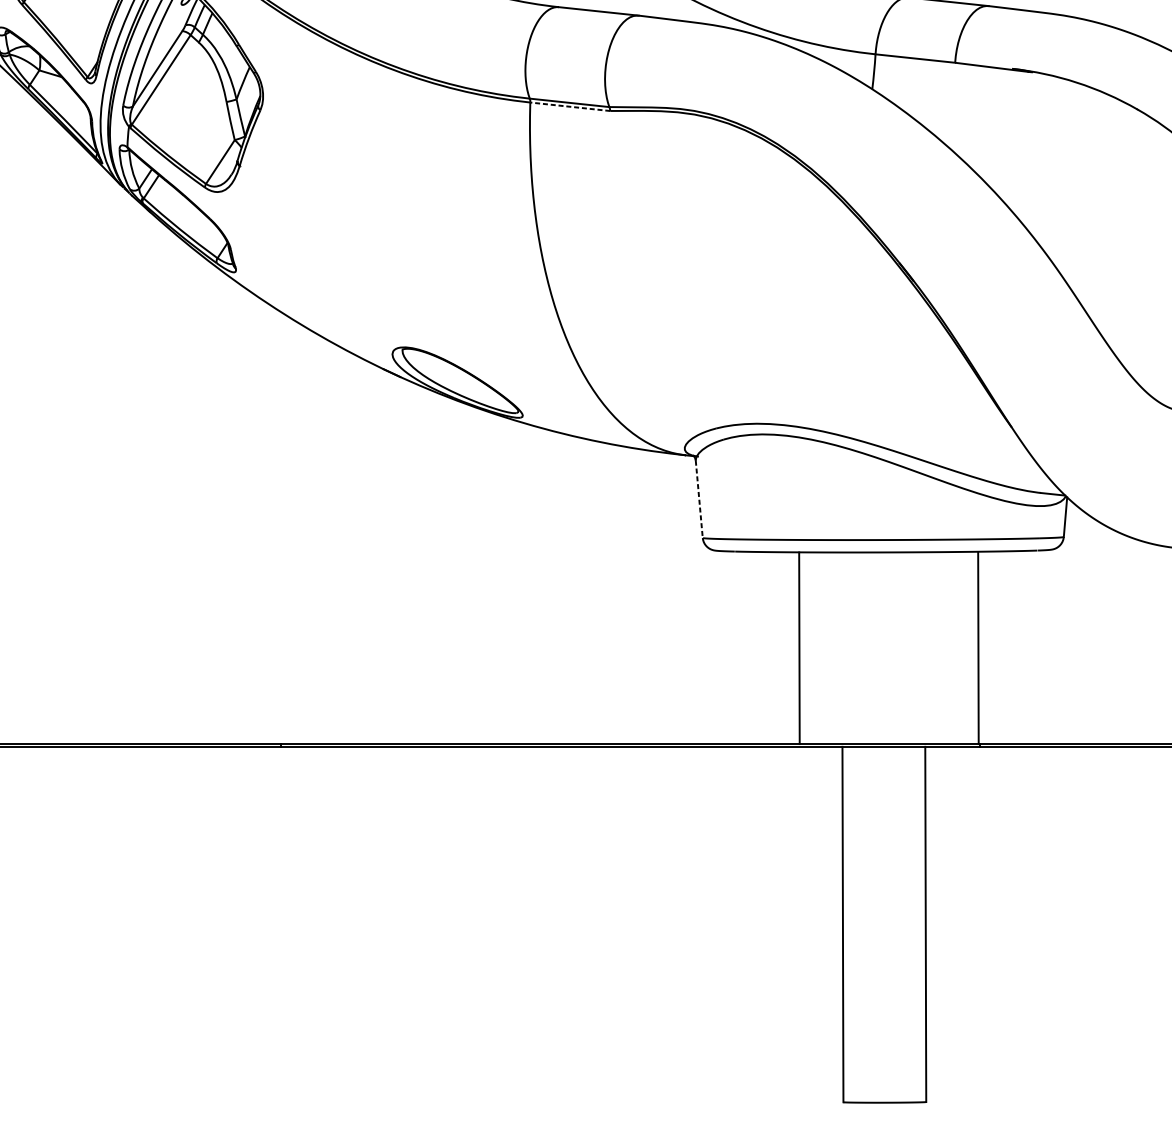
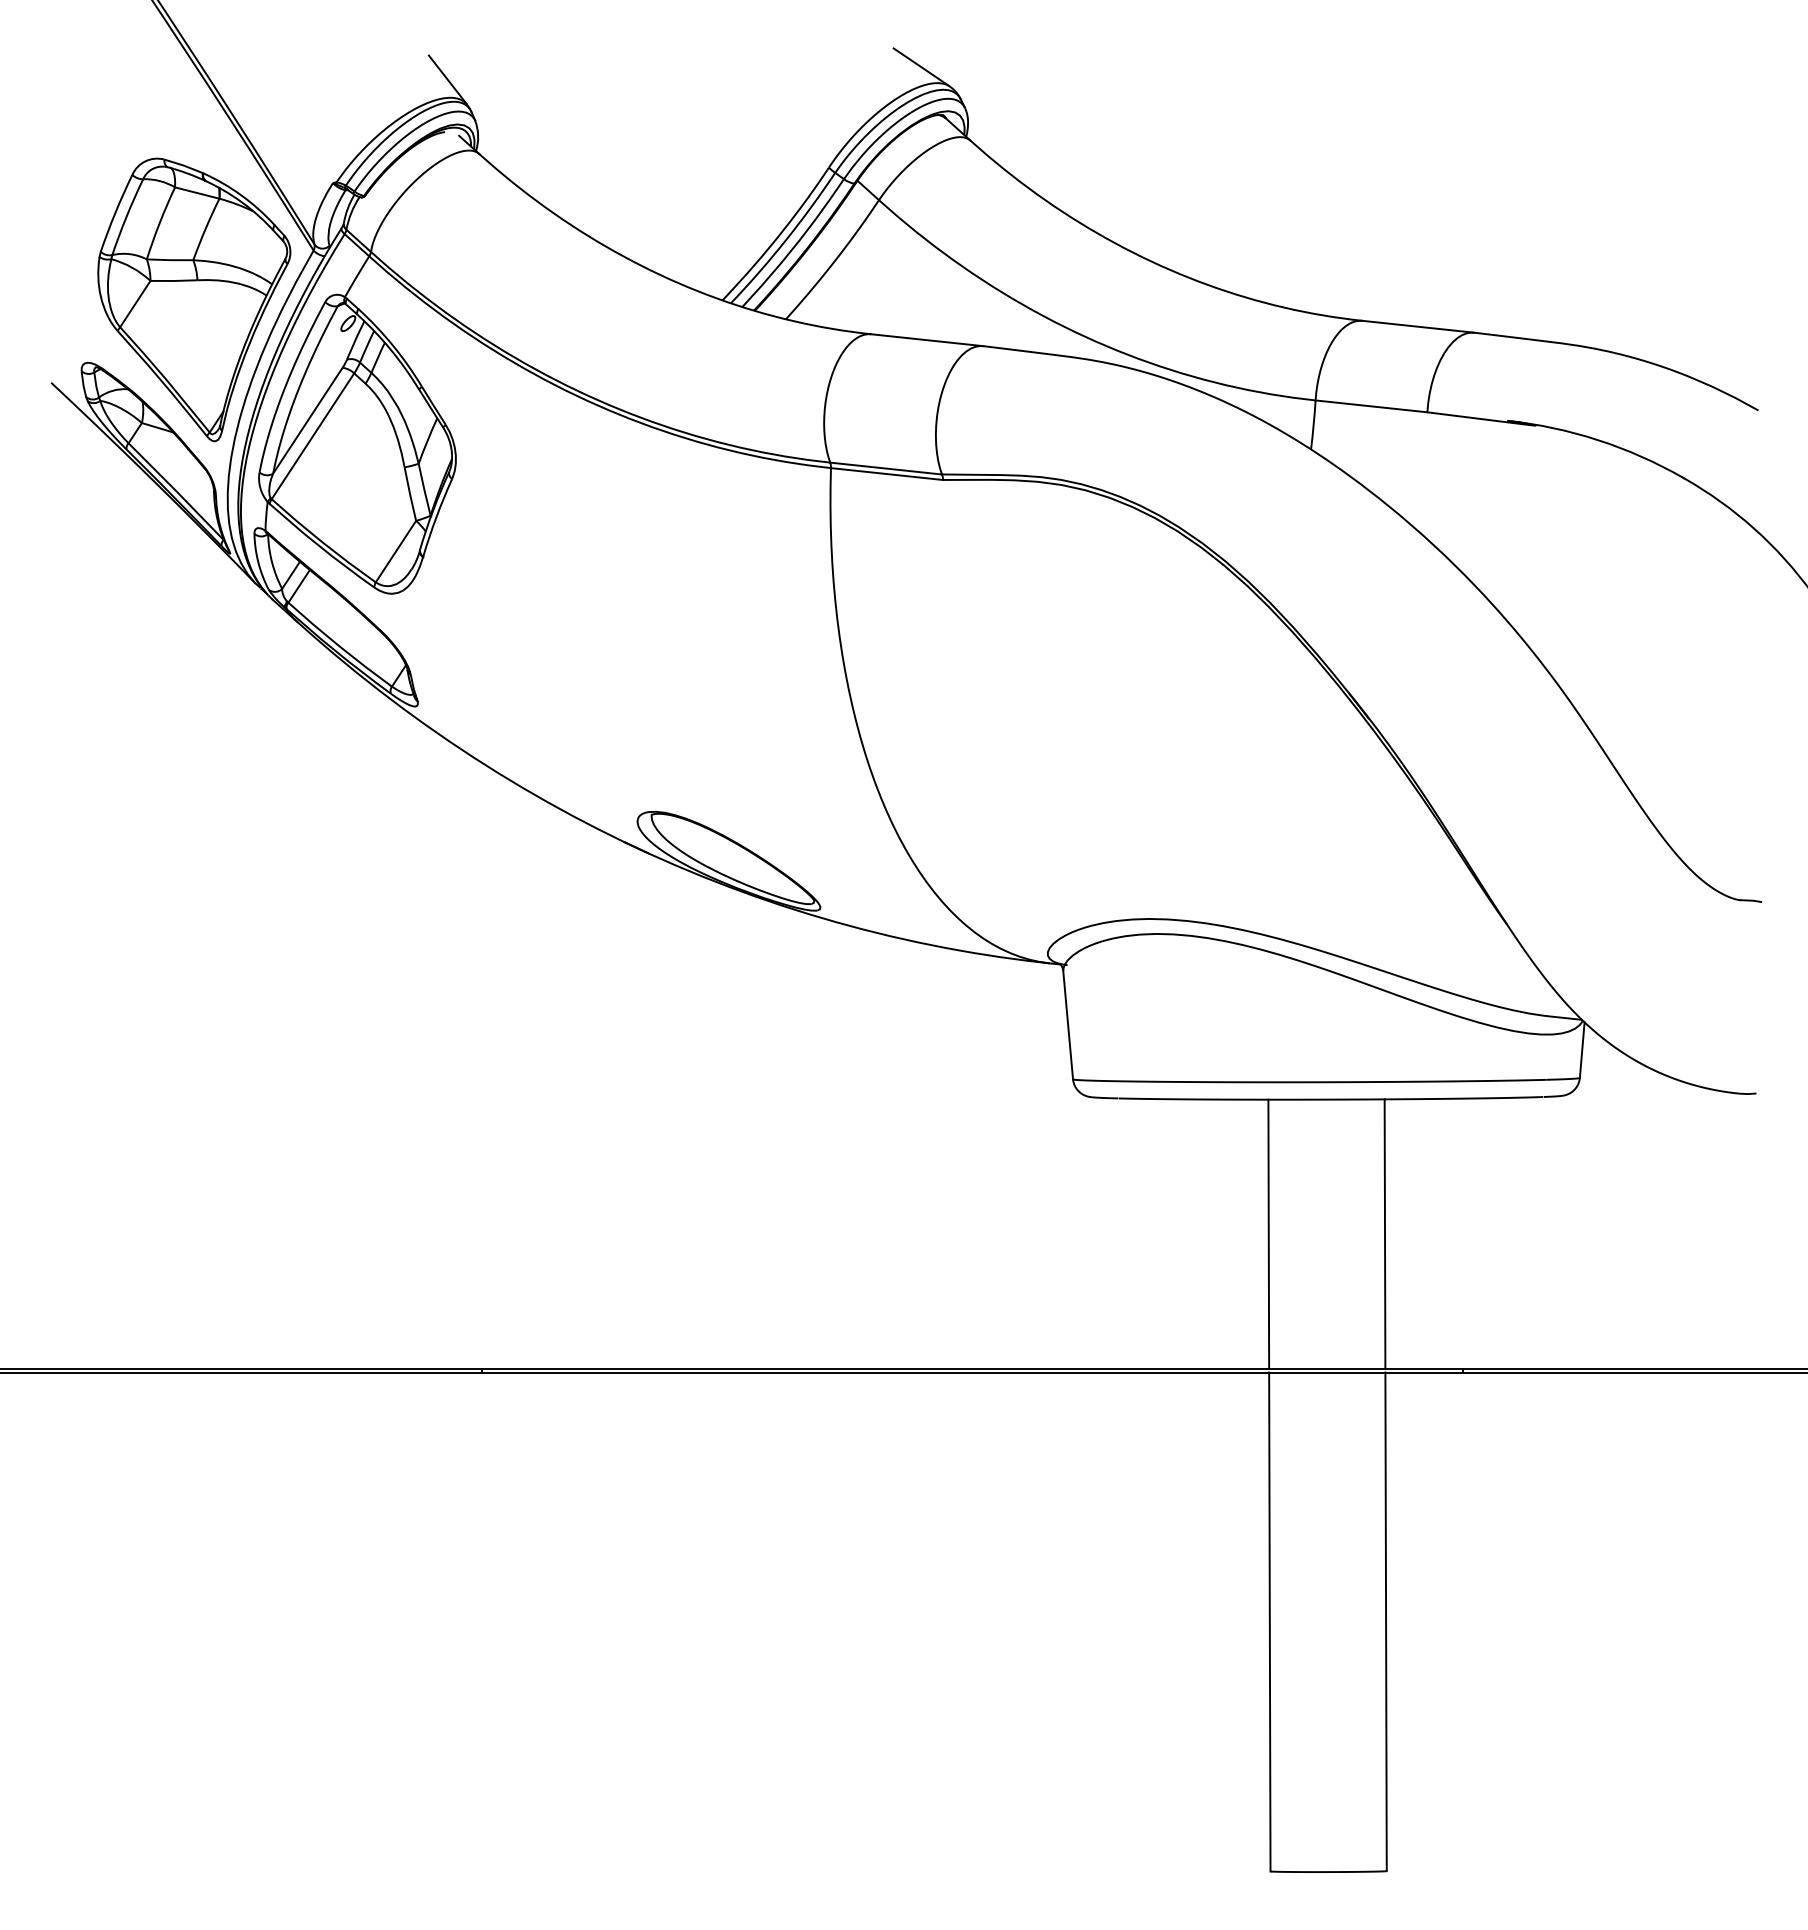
line: (569, 107) -> (886, 474), dashed -> solid
line: (699, 499) -> (1068, 1025), dashed -> solid
line: (799, 647) -> (1268, 1233), moved
line: (978, 647) -> (1384, 1233), moved

